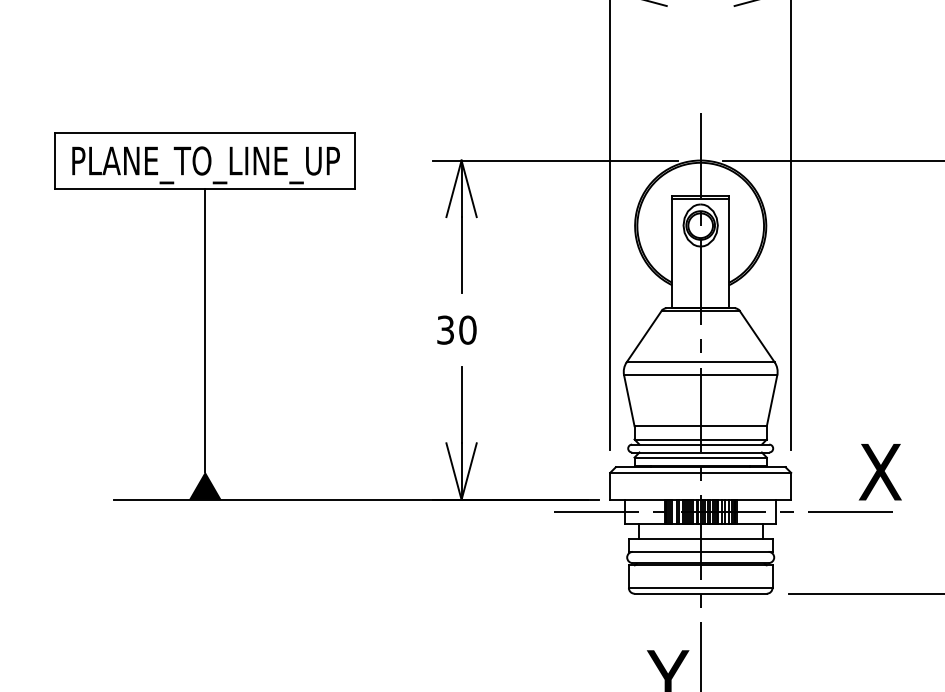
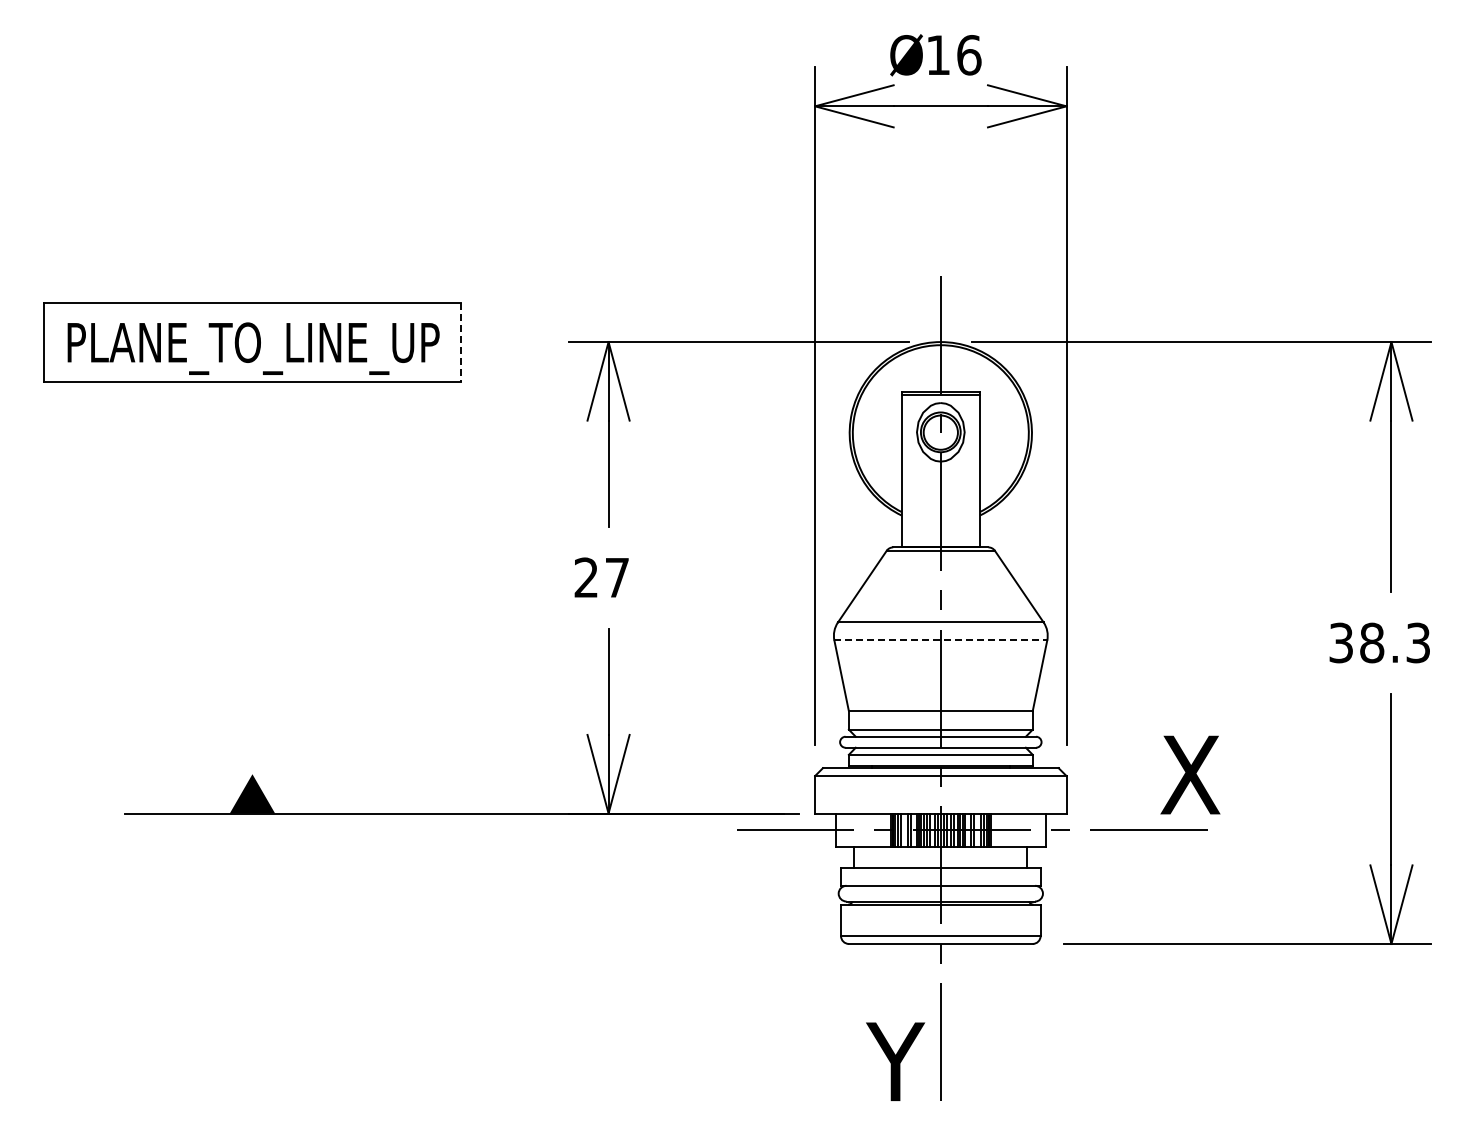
line: (355, 161) -> (460, 343), solid -> dashed
text: (456, 329) -> (601, 577), 30 -> 27
line: (205, 330) -> (252, 578), removed
line: (701, 375) -> (941, 640), solid -> dashed

